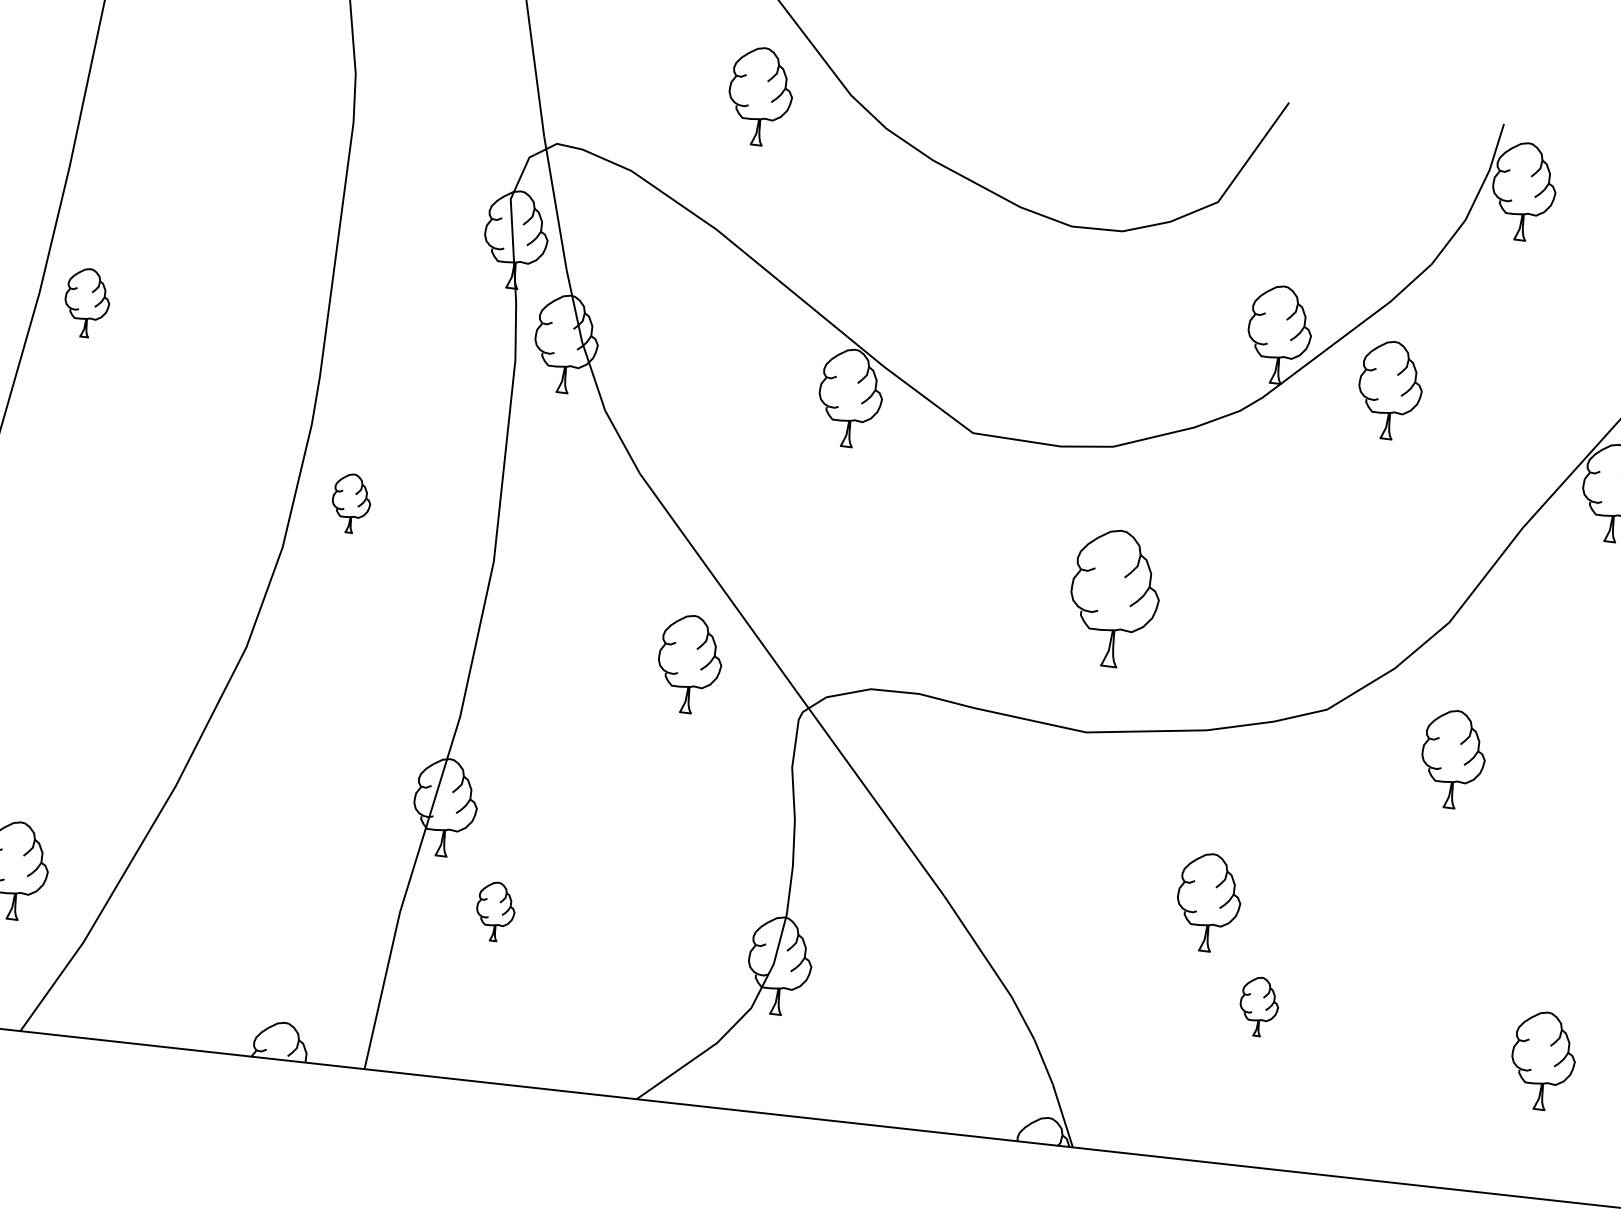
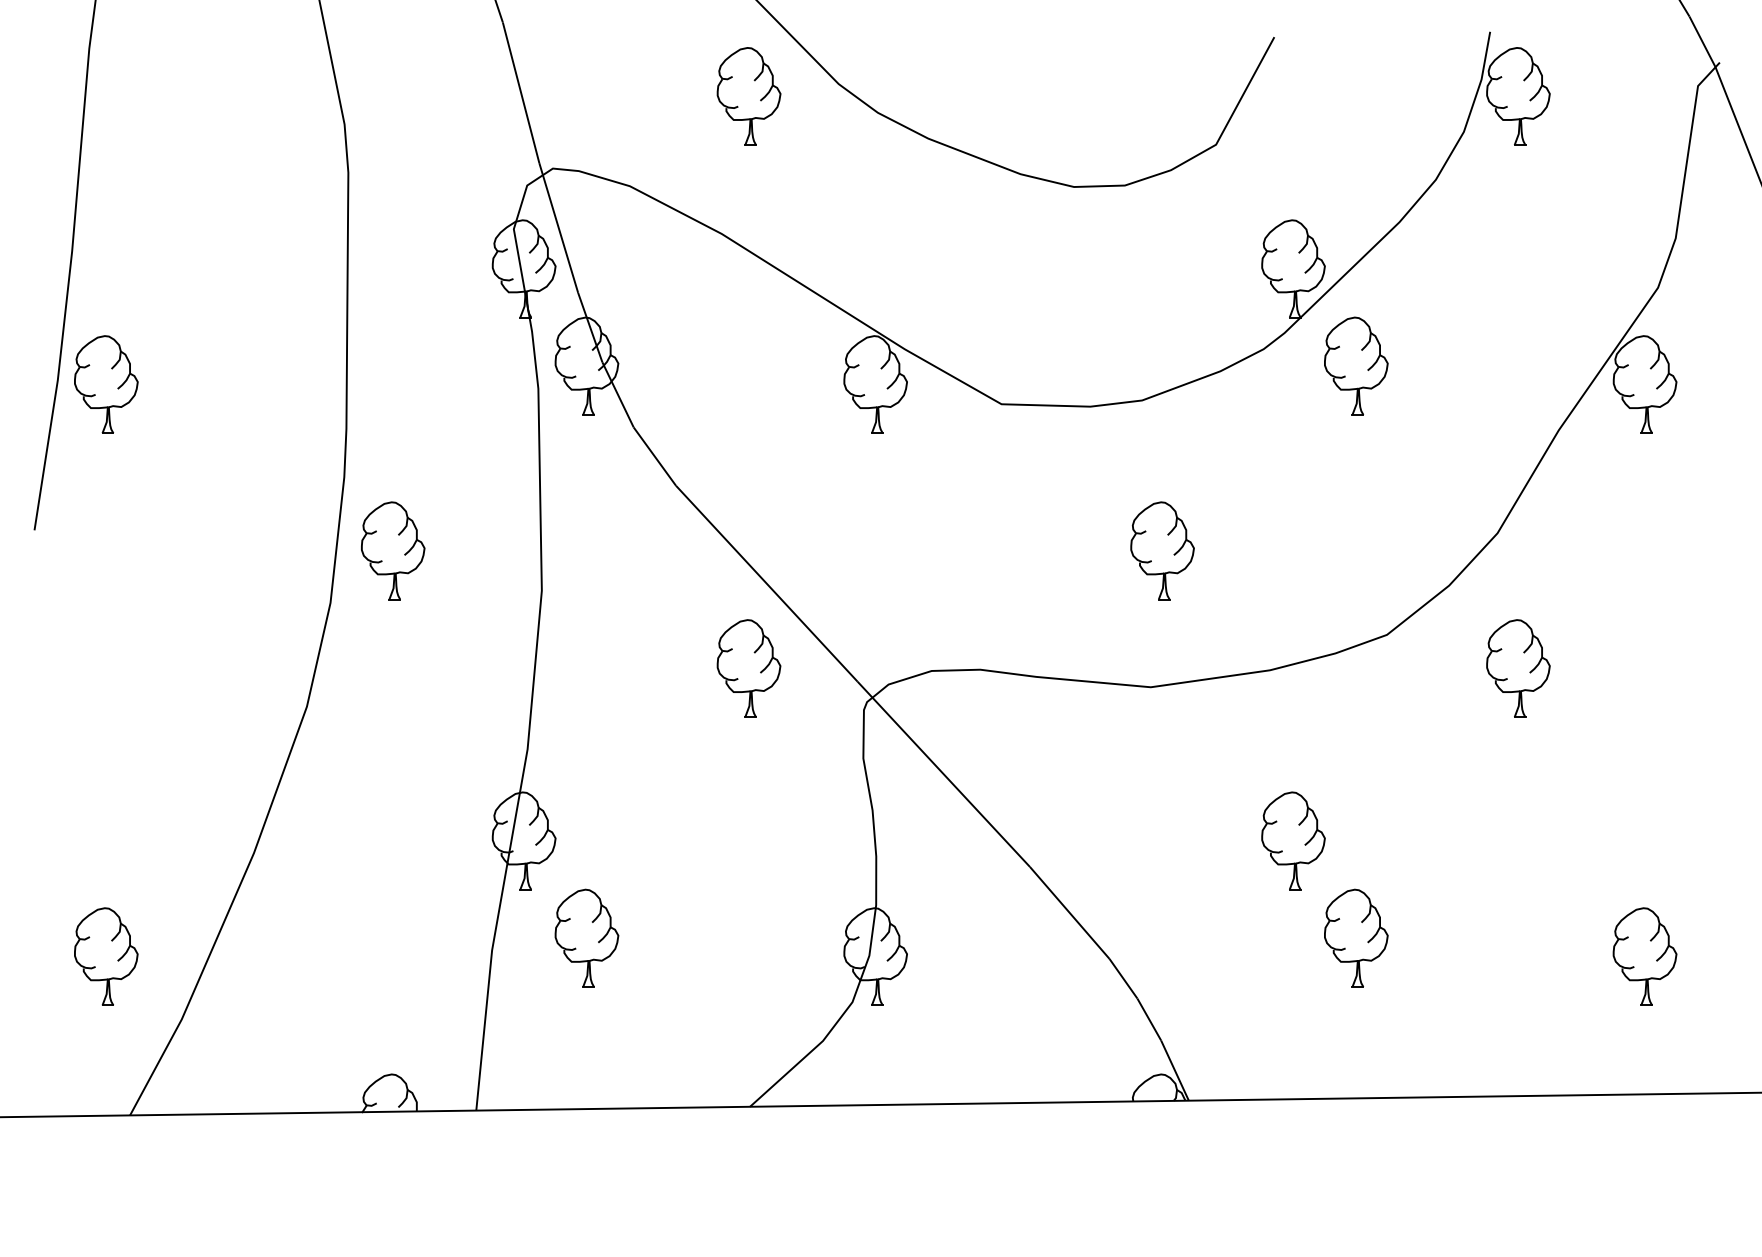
part: (87, 302) -> (106, 384), size x1.43
part: (1390, 389) -> (1356, 365), moved
part: (351, 503) -> (393, 550), size x1.67
part: (1114, 598) -> (1162, 550), size x0.71
part: (495, 911) -> (586, 937), size x1.67
part: (1259, 1006) -> (1356, 937), size x1.67

